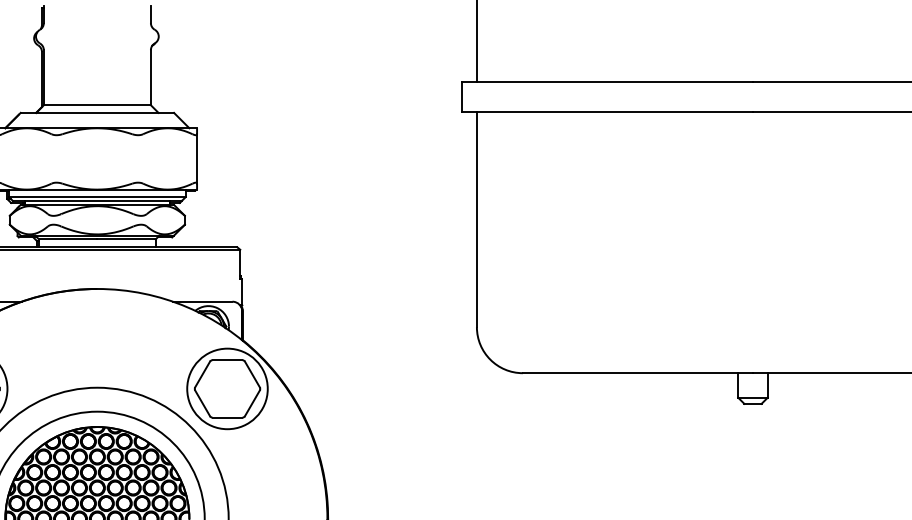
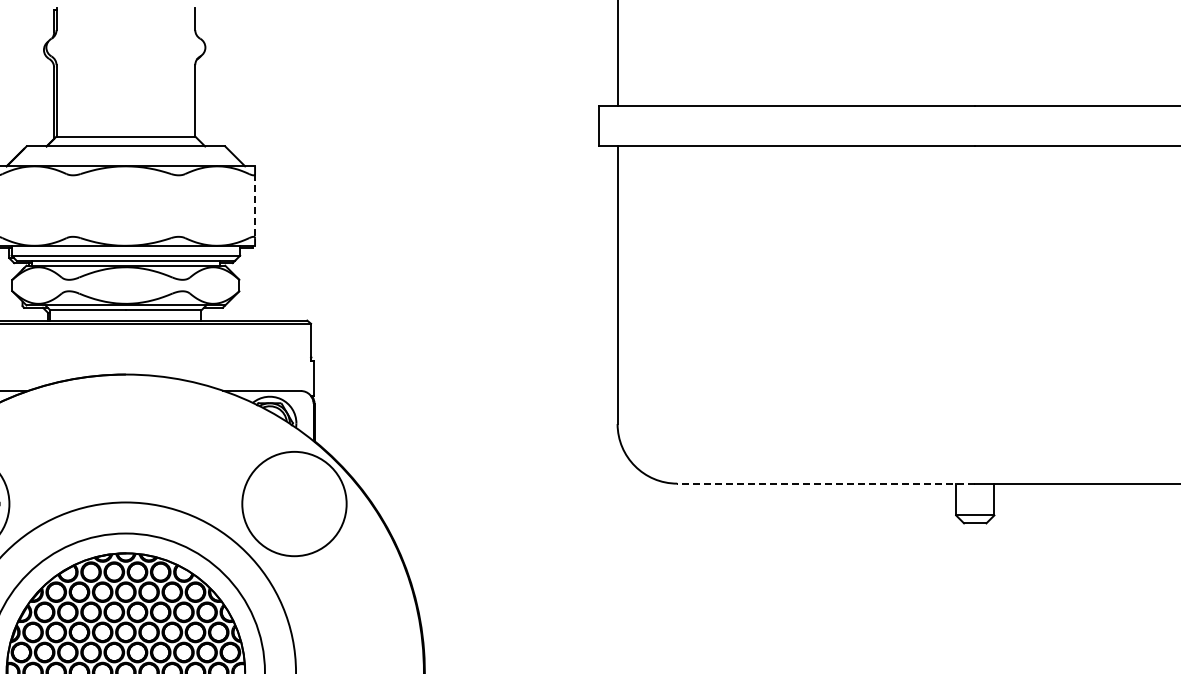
line: (197, 159) -> (255, 206), solid -> dashed
line: (637, 373) -> (825, 483), solid -> dashed
part: (227, 388) -> (294, 503), removed

